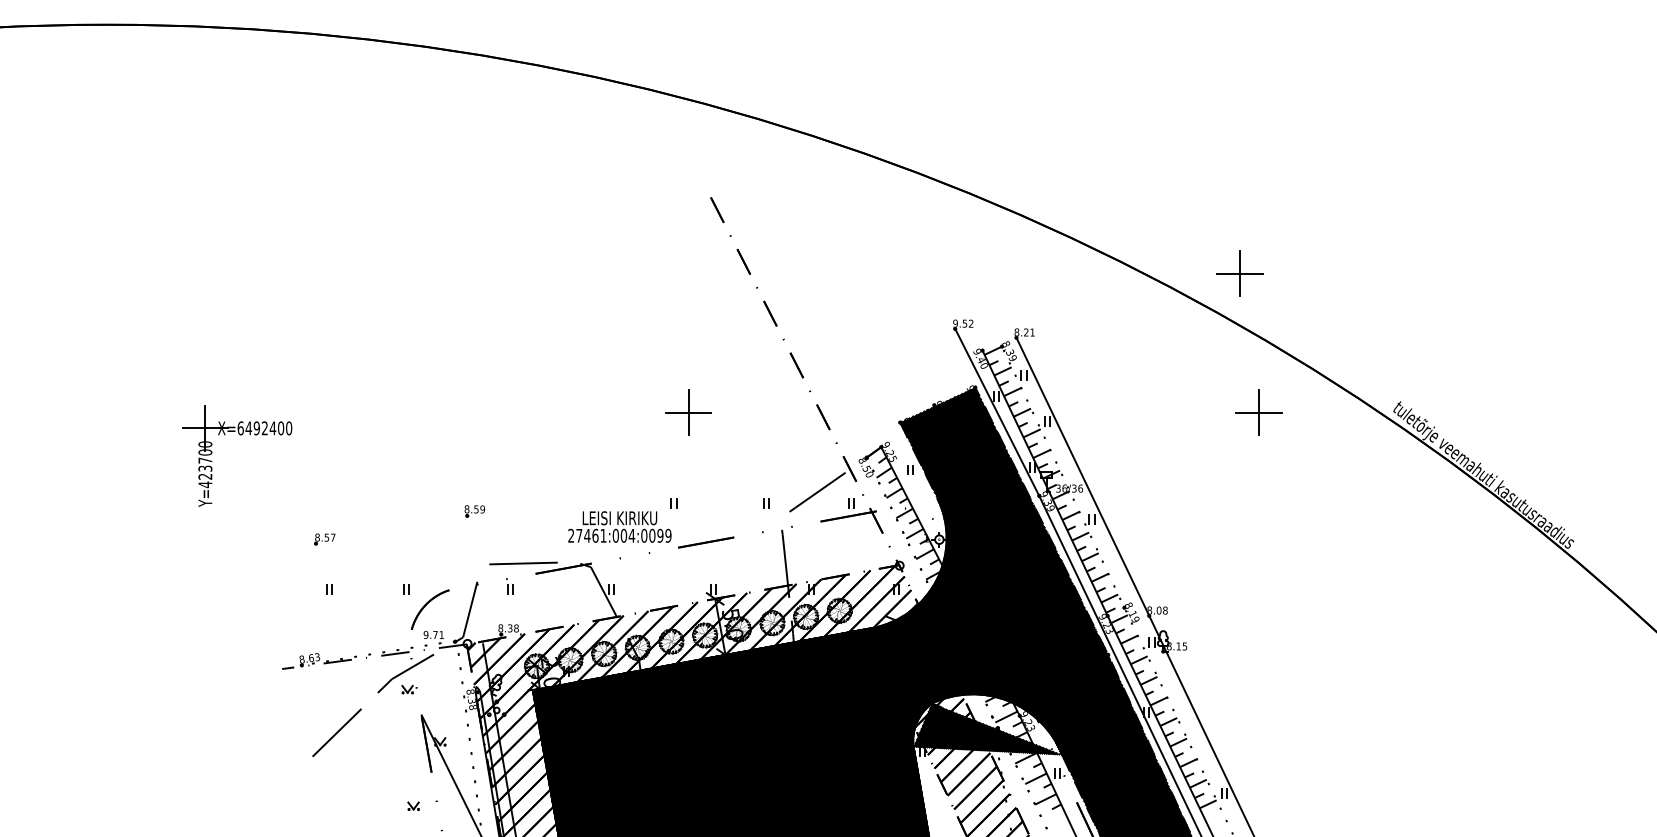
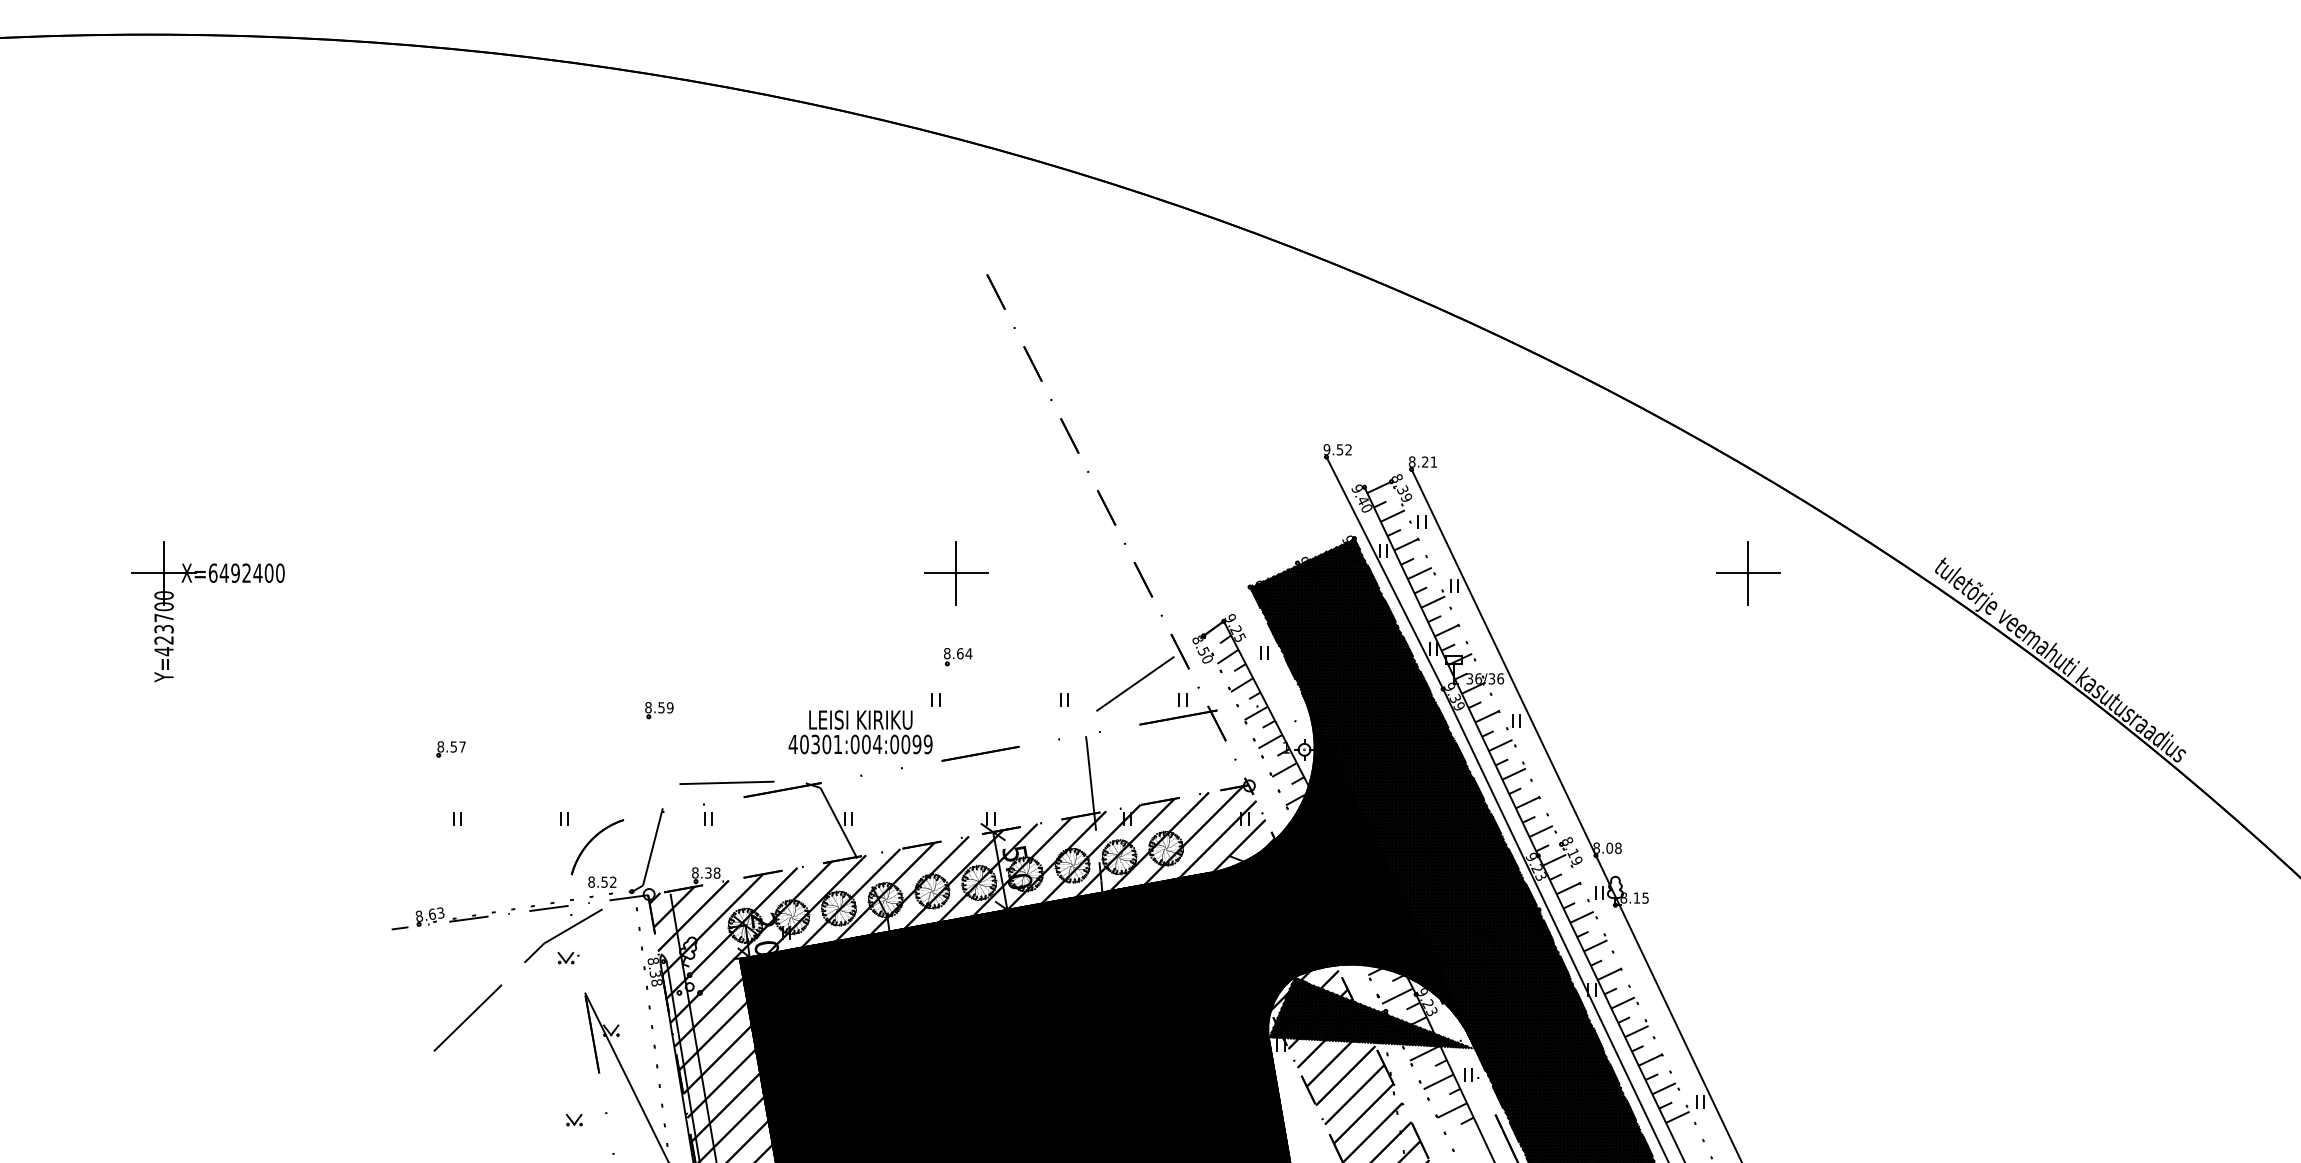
part: (1240, 273) -> (1722, 380), removed
part: (239, 435) -> (211, 582), moved
part: (690, 473) -> (958, 657), added
text: (582, 535) -> (809, 744), 27461:004:0099 -> 40301:004:0099
text: (433, 634) -> (602, 881), 9.71 -> 8.52

